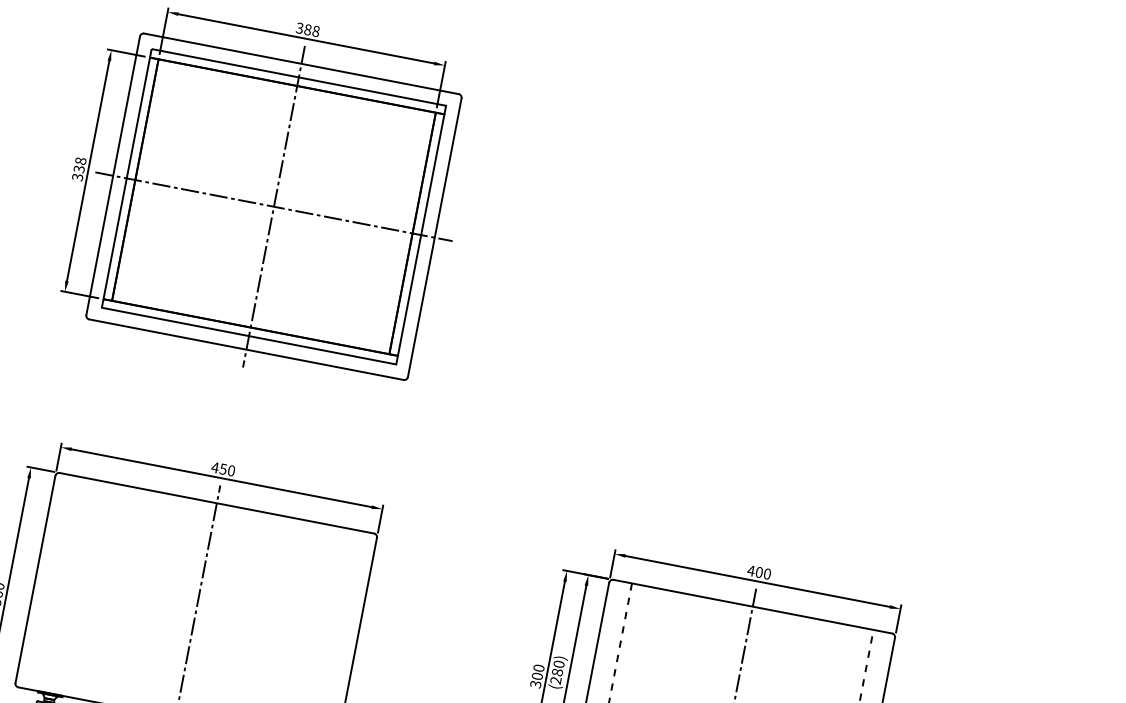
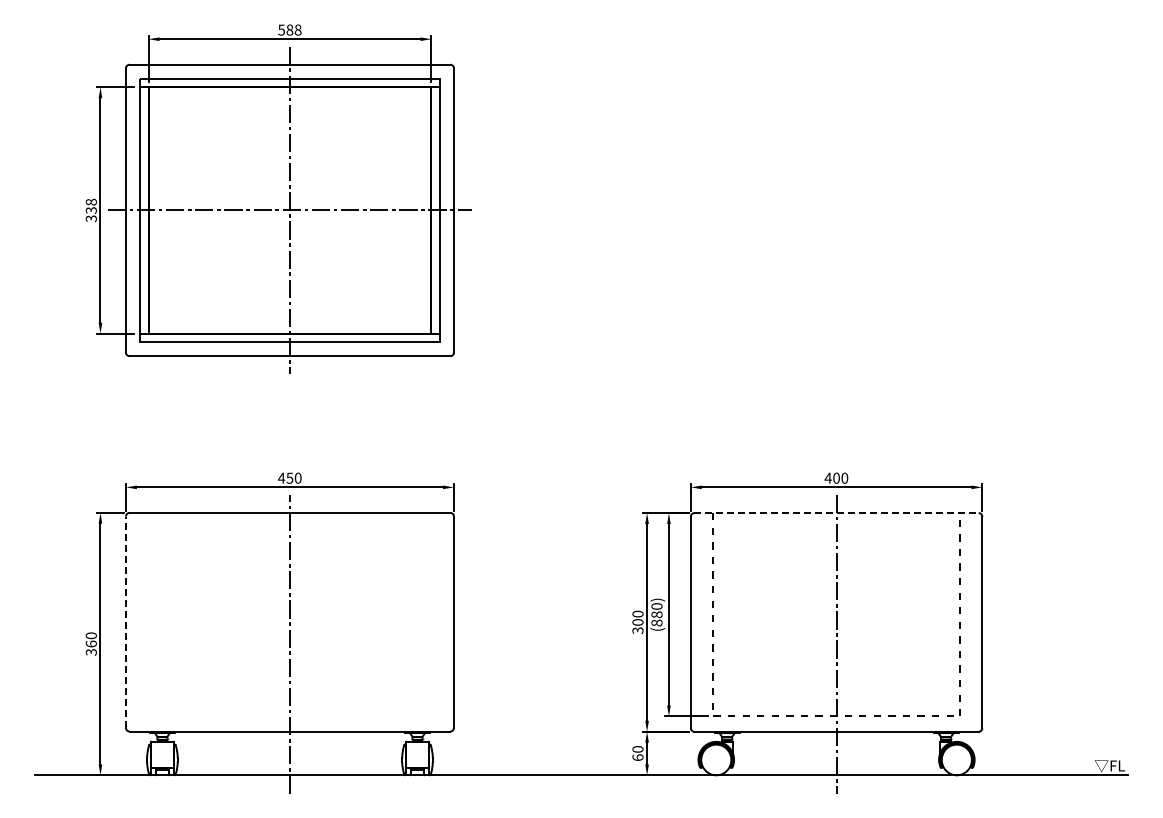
text: (299, 27) -> (281, 29), 388 -> 588
line: (34, 579) -> (125, 622), solid -> dashed
line: (753, 607) -> (837, 513), solid -> dashed
text: (555, 679) -> (656, 622), (280) -> (880)

